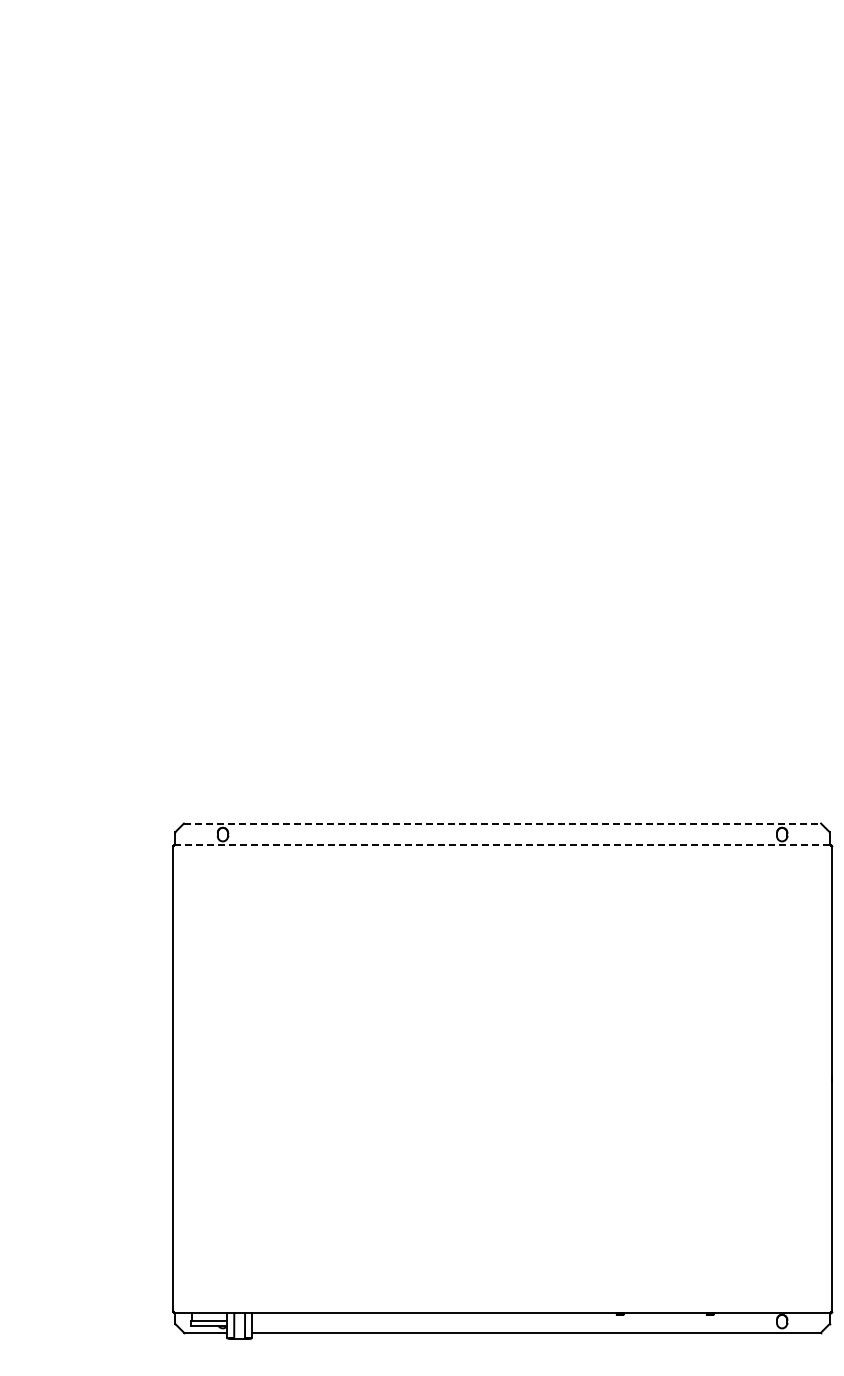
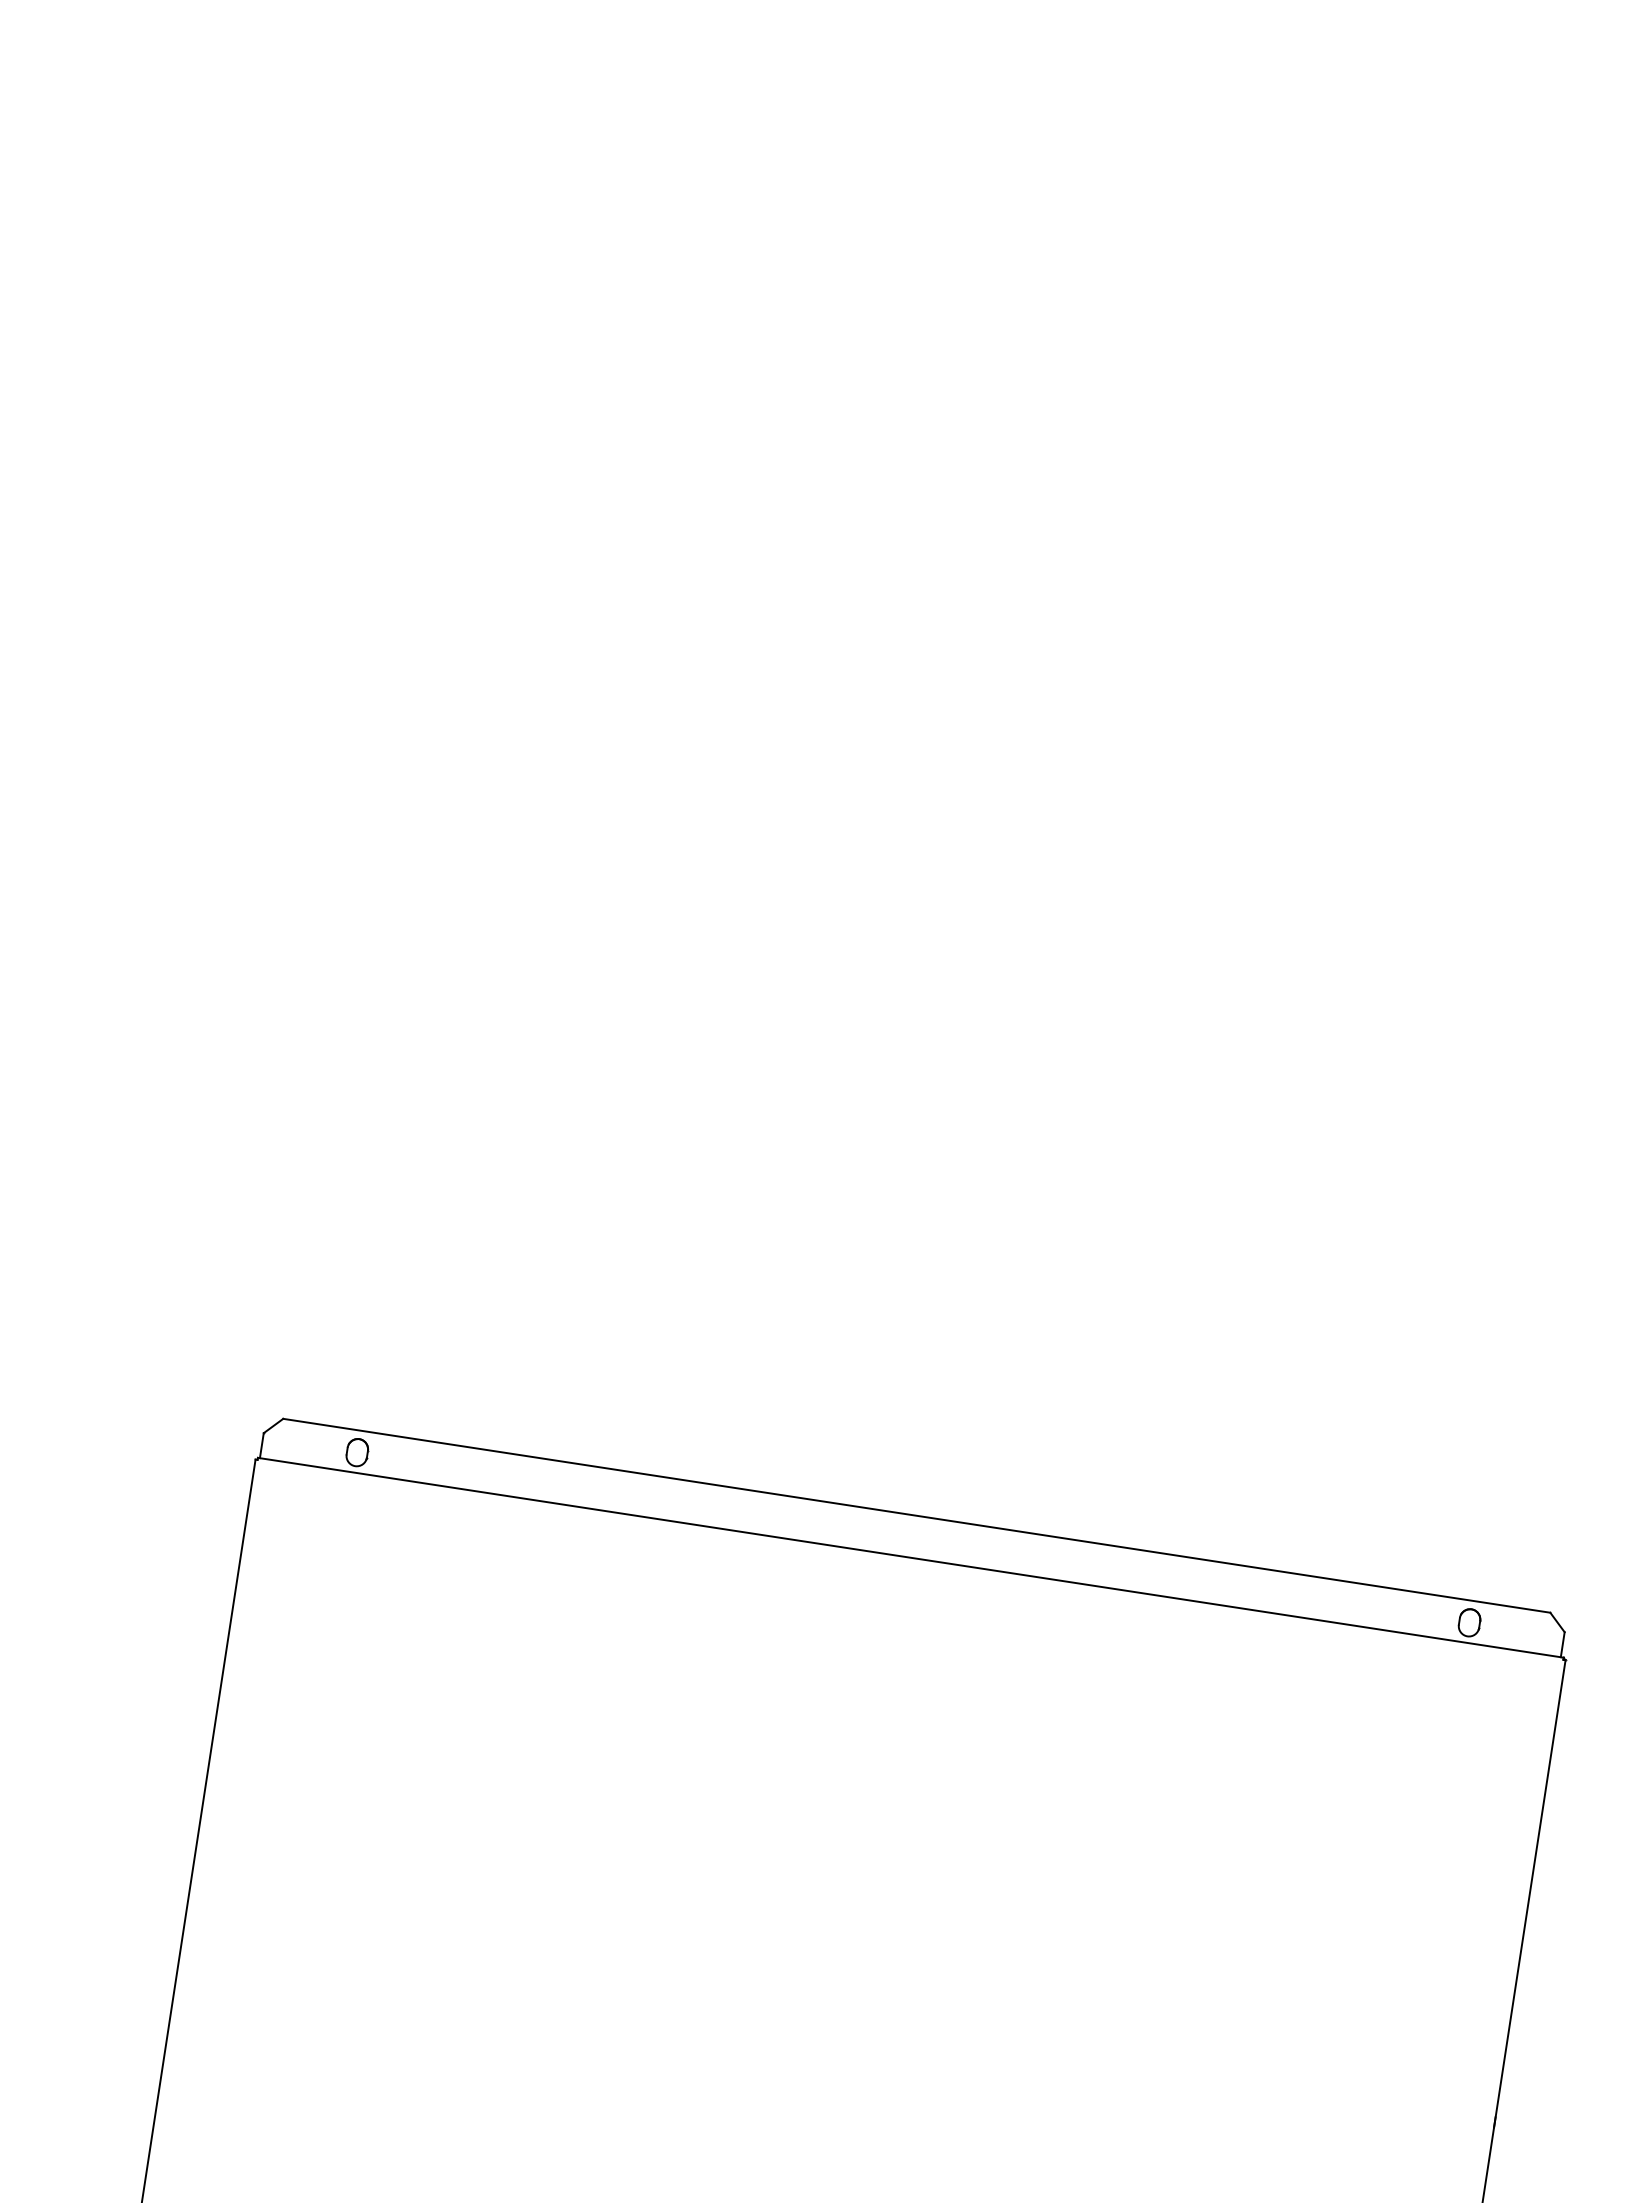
line: (502, 823) -> (916, 1515), dashed -> solid
line: (503, 844) -> (912, 1557), dashed -> solid

